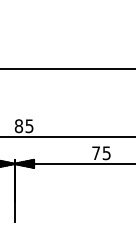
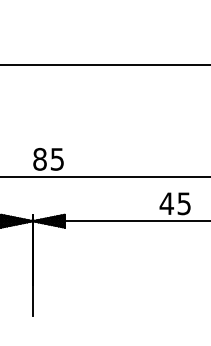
text: (95, 152) -> (165, 202), 75 -> 45

